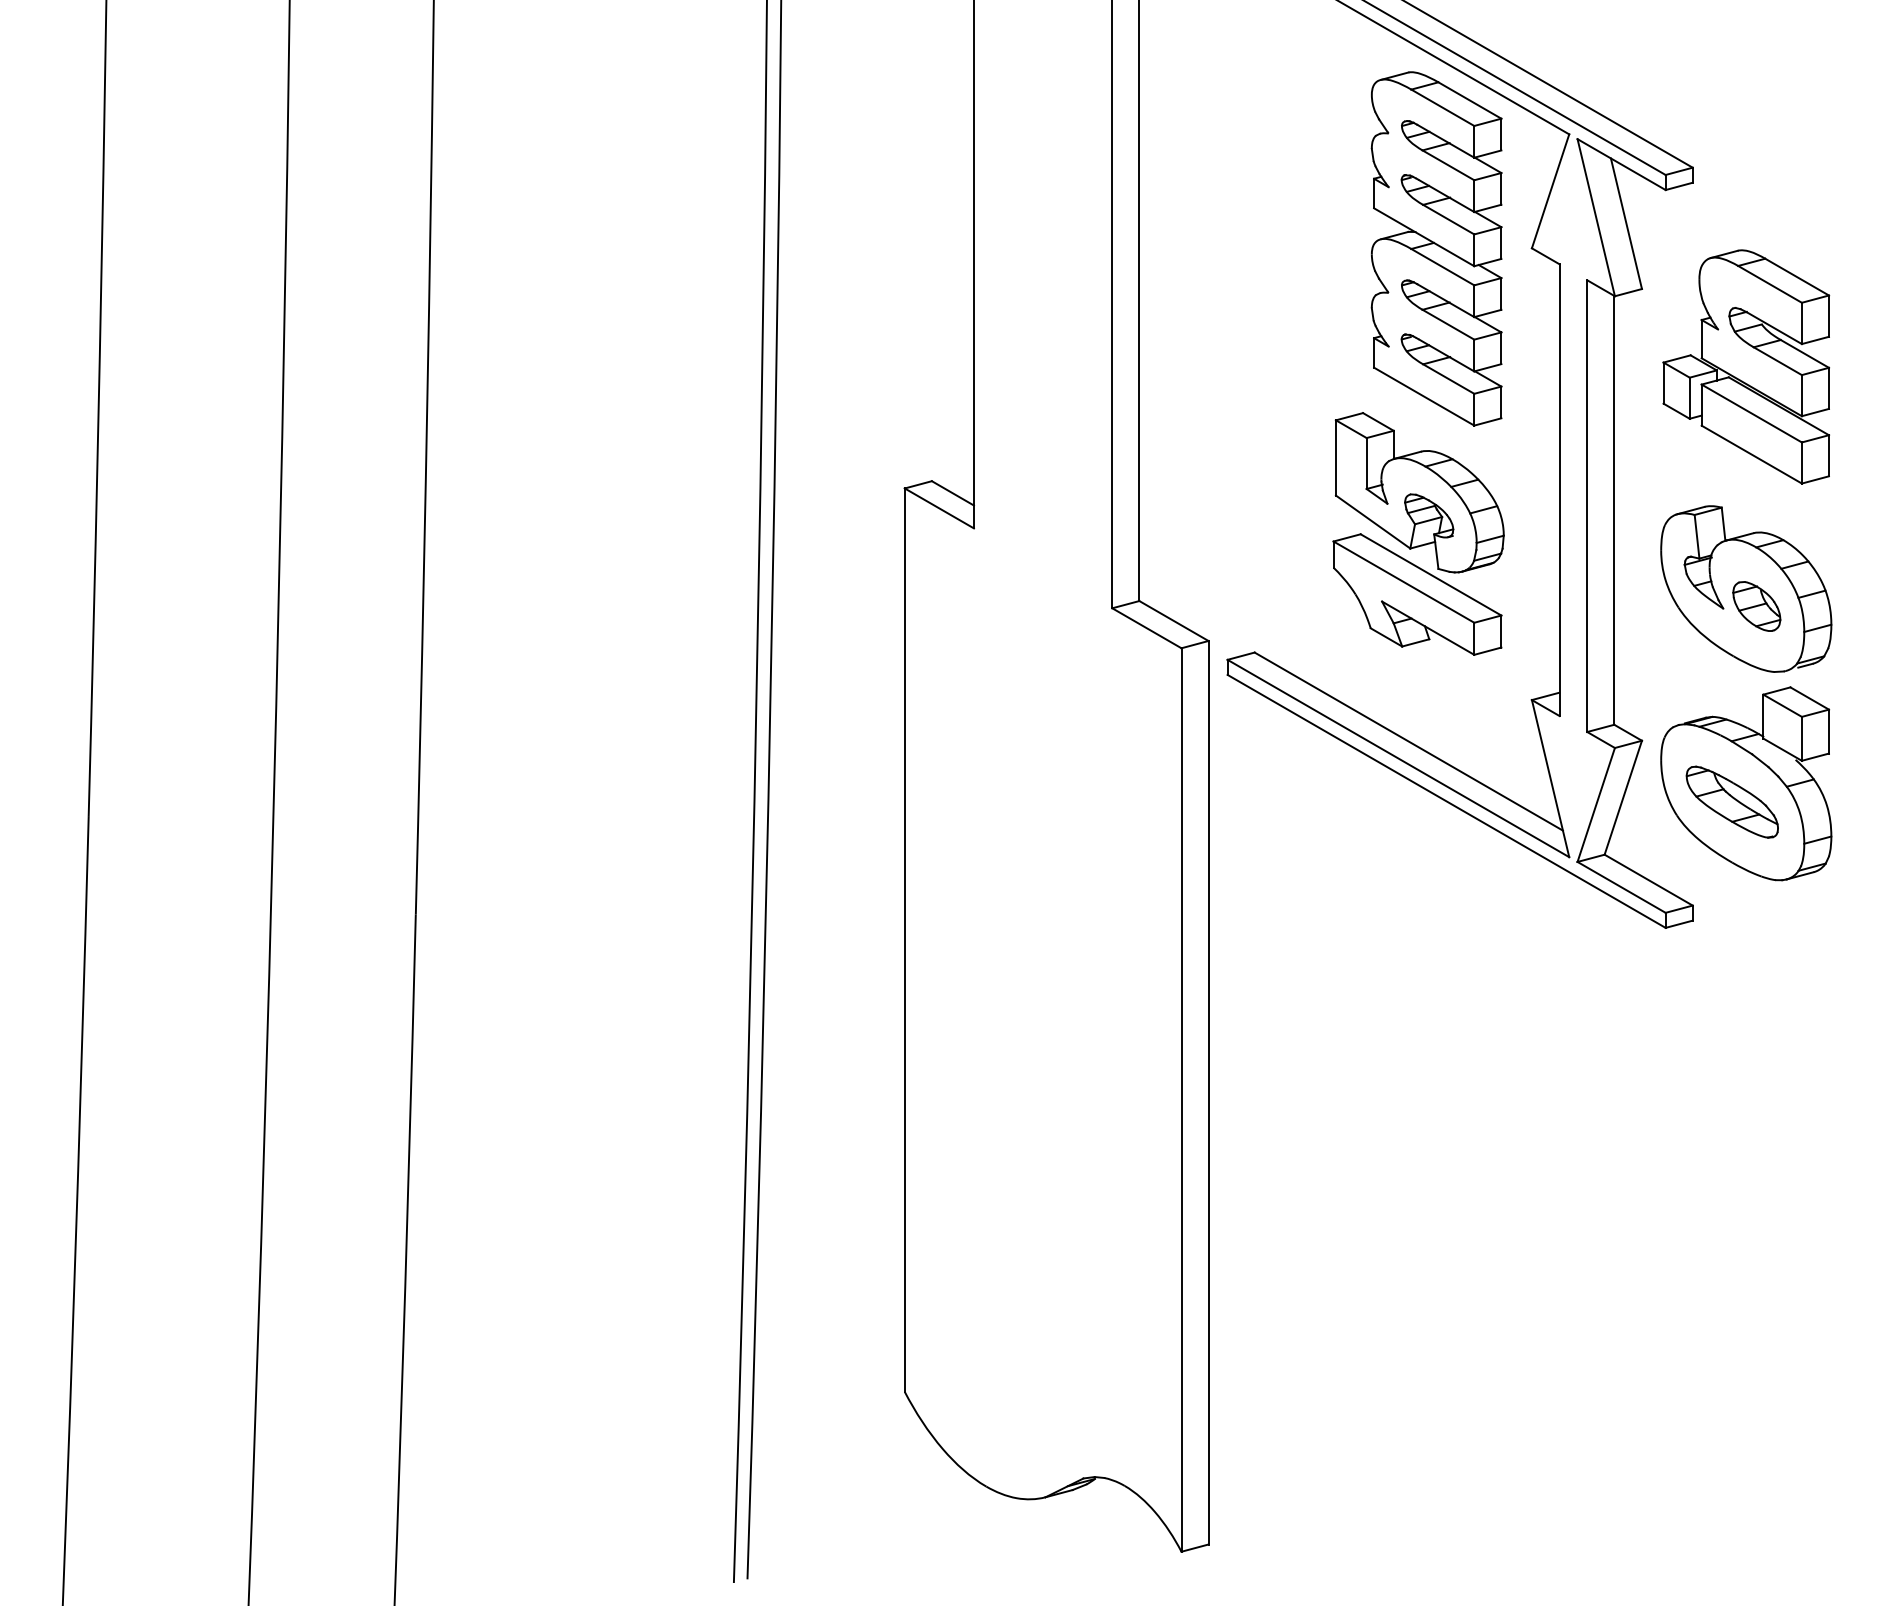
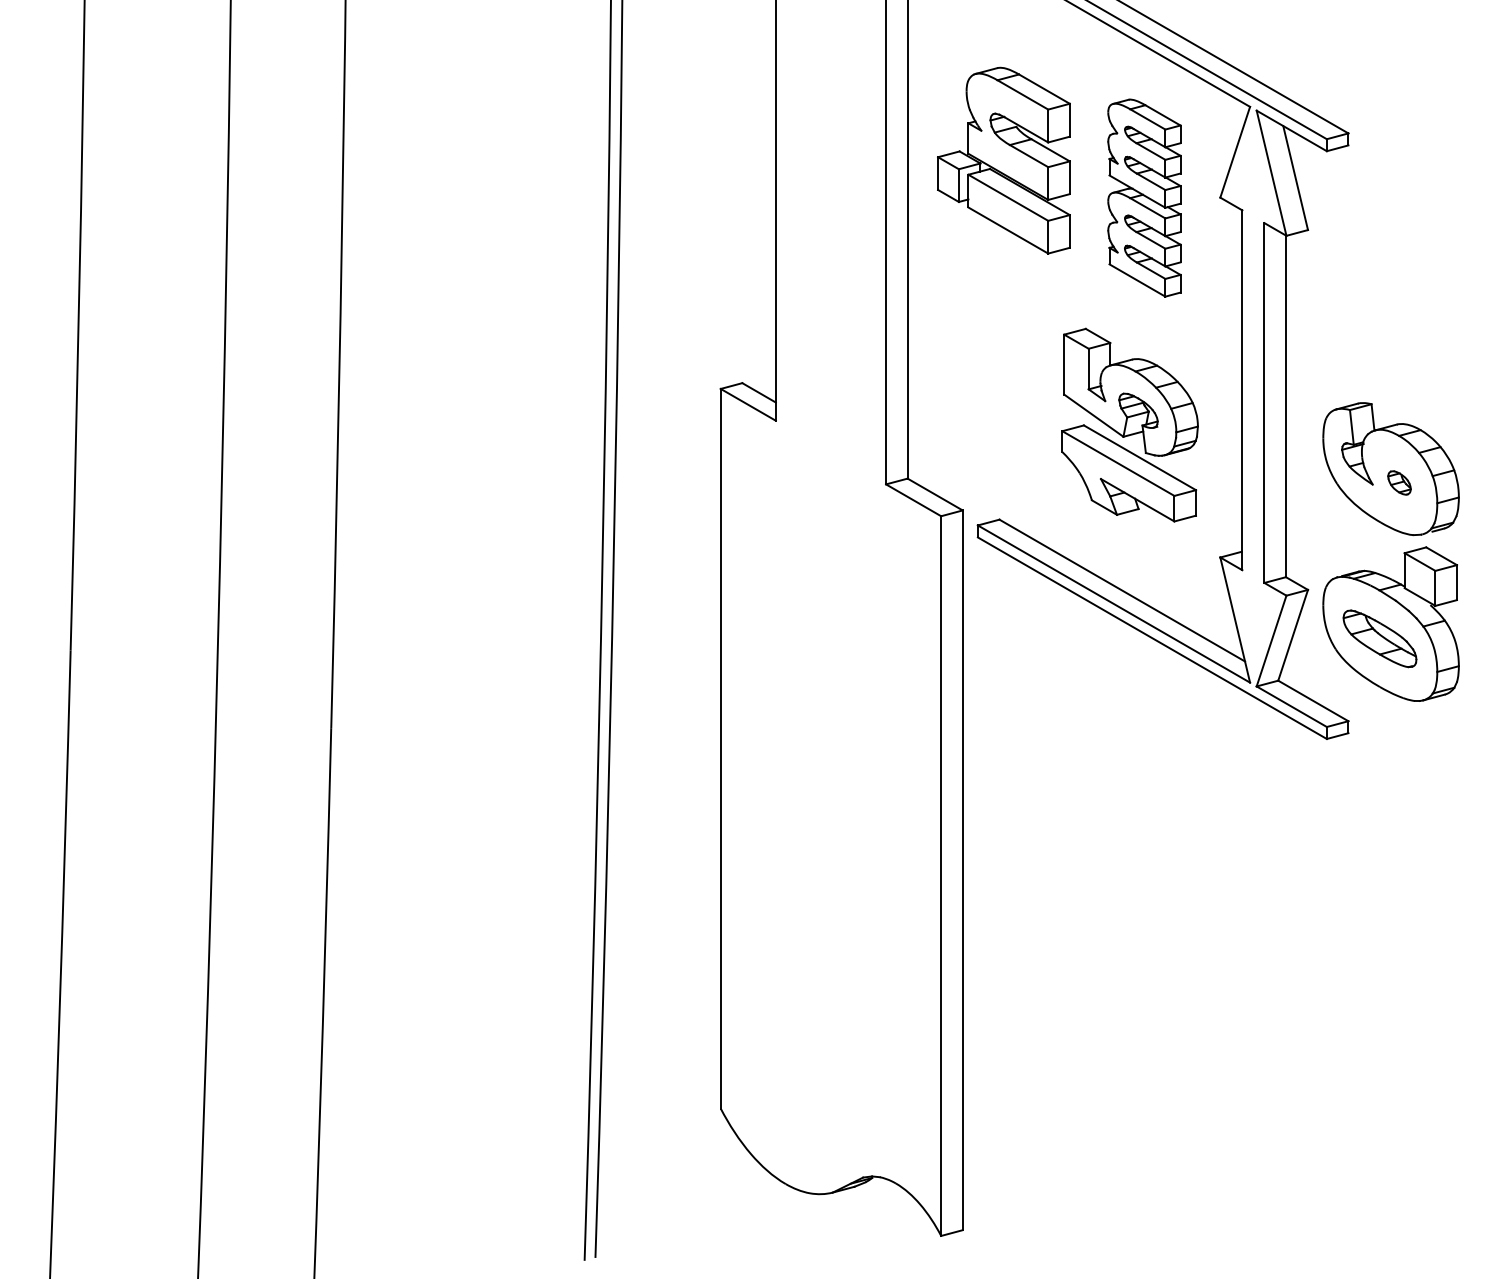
part: (1436, 248) -> (1144, 197), size x0.7
part: (1746, 366) -> (1004, 160), moved
part: (1756, 606) -> (1399, 482), size x0.6

